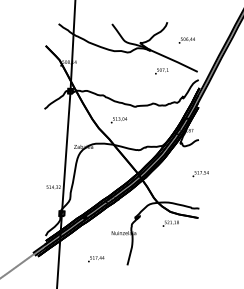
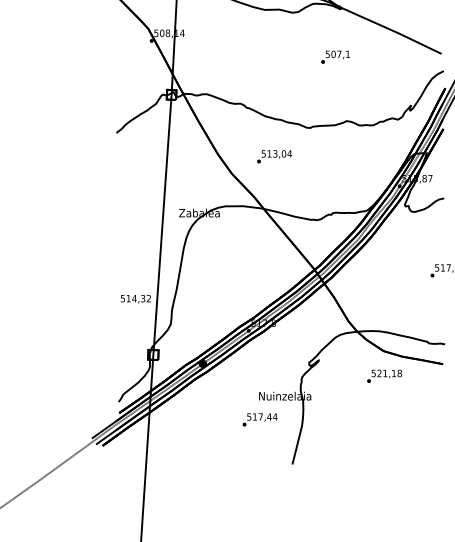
text: (161, 71) -> (334, 57), moved
text: (96, 259) -> (260, 420), moved

